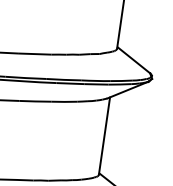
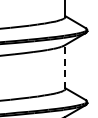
line: (104, 136) -> (65, 67), solid -> dashed

